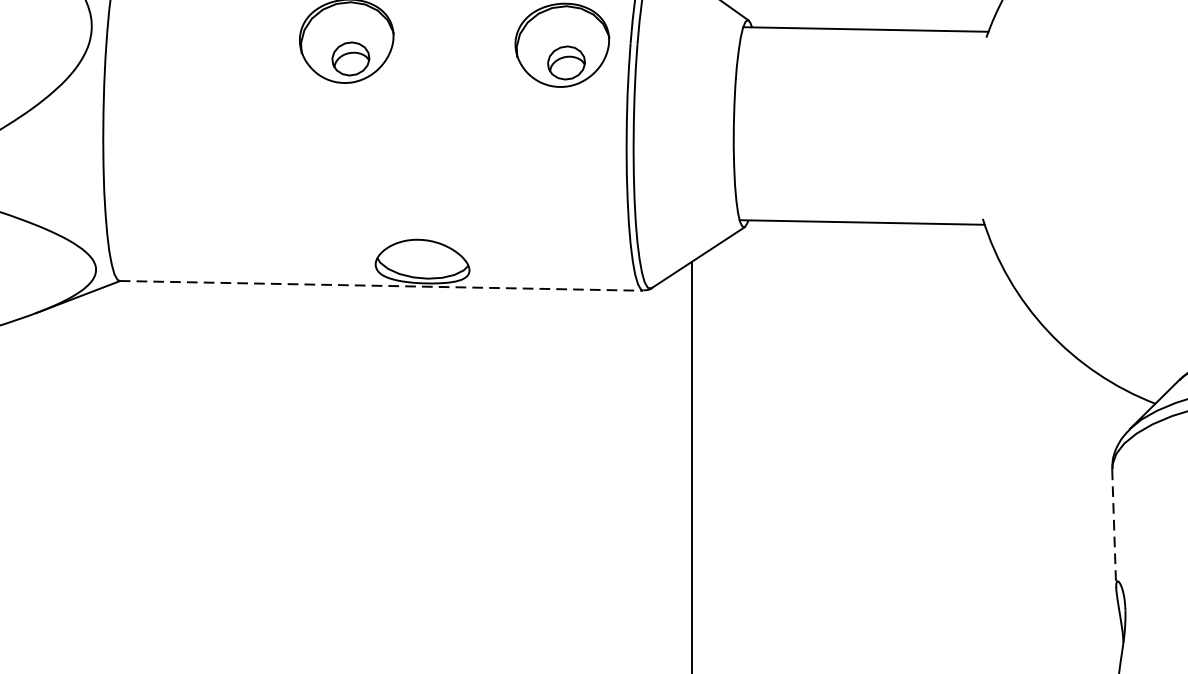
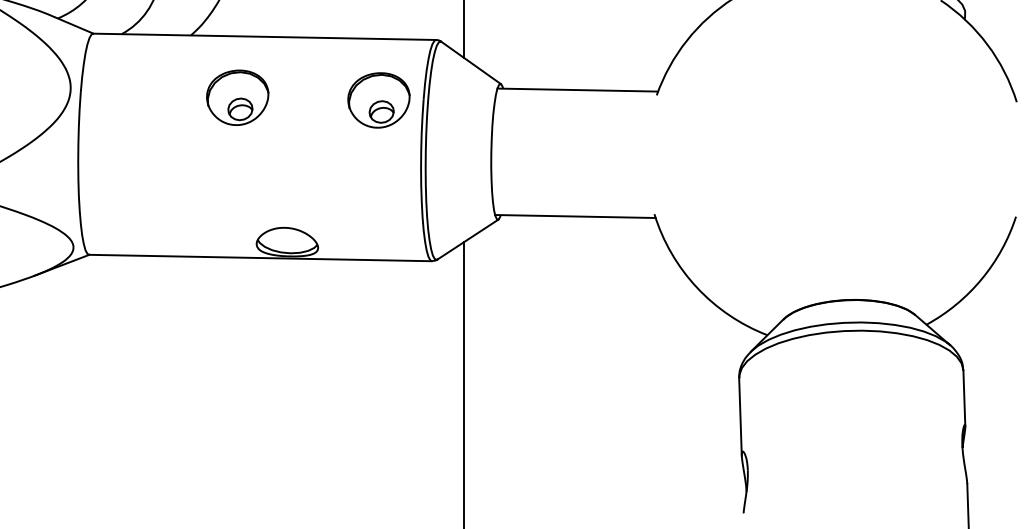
line: (381, 286) -> (260, 258), dashed -> solid
line: (1114, 529) -> (740, 417), dashed -> solid

